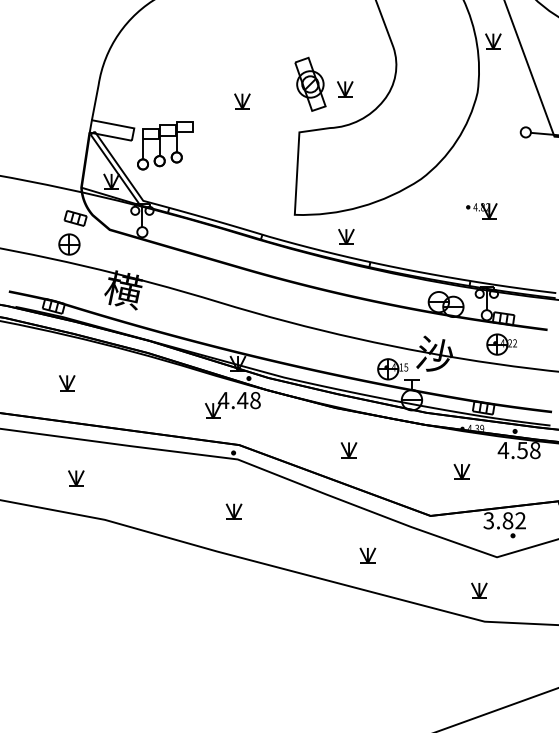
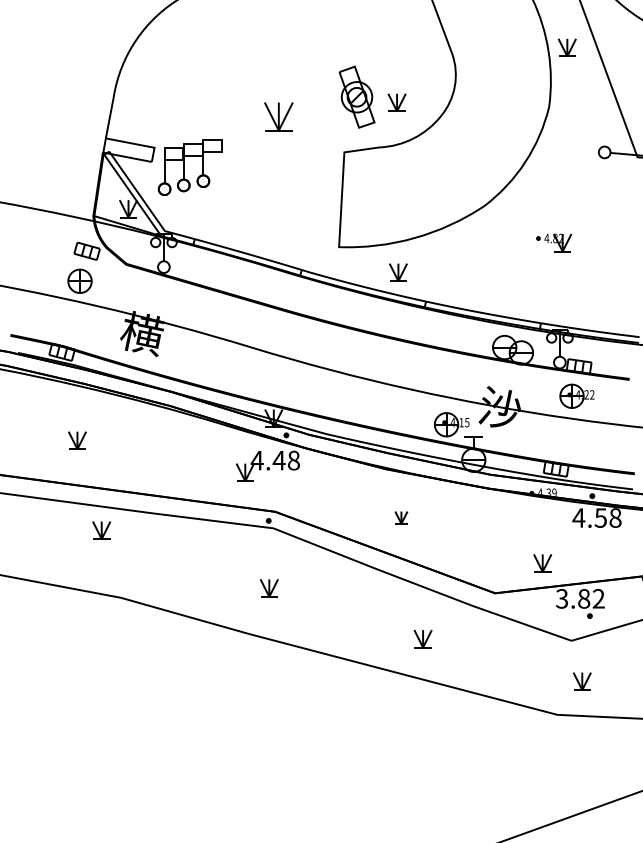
part: (242, 101) -> (278, 116), size x1.6
part: (348, 450) -> (400, 518), size x0.7
part: (461, 471) -> (542, 562), moved
part: (76, 478) -> (101, 530), moved
part: (479, 590) -> (582, 681), moved

